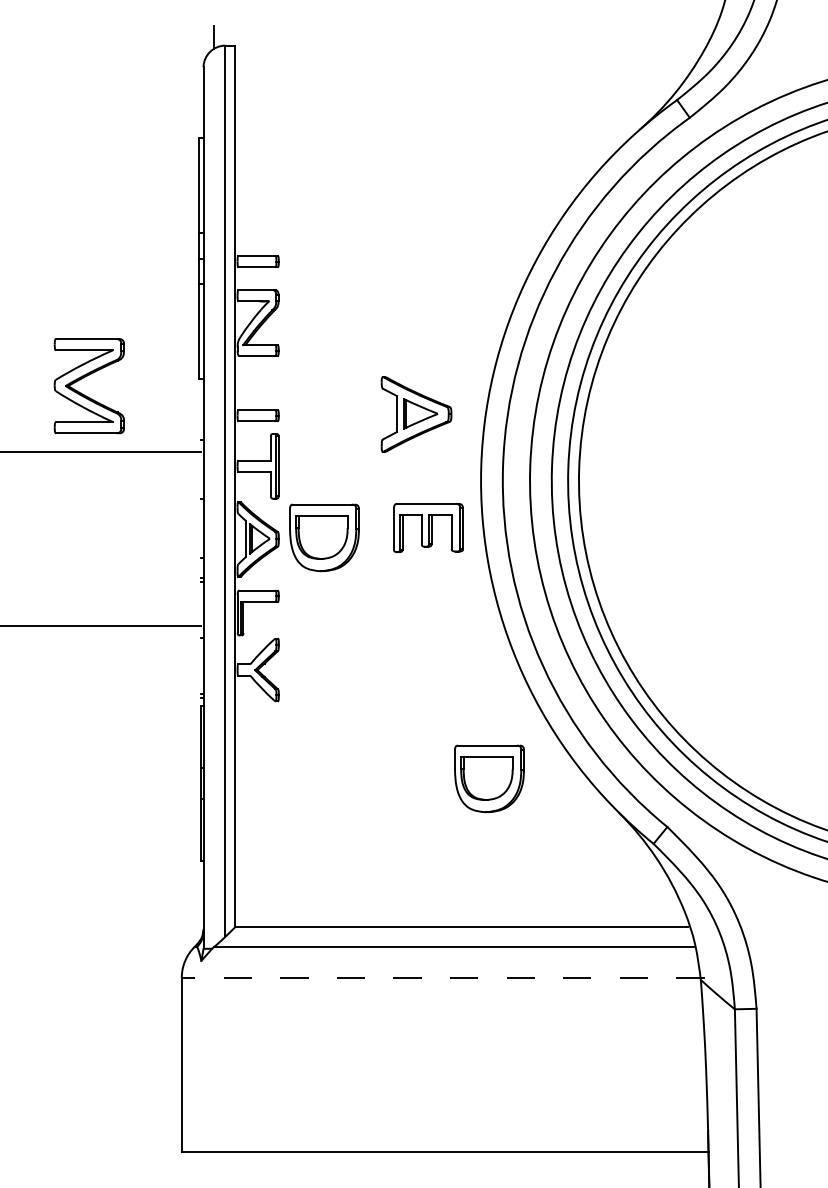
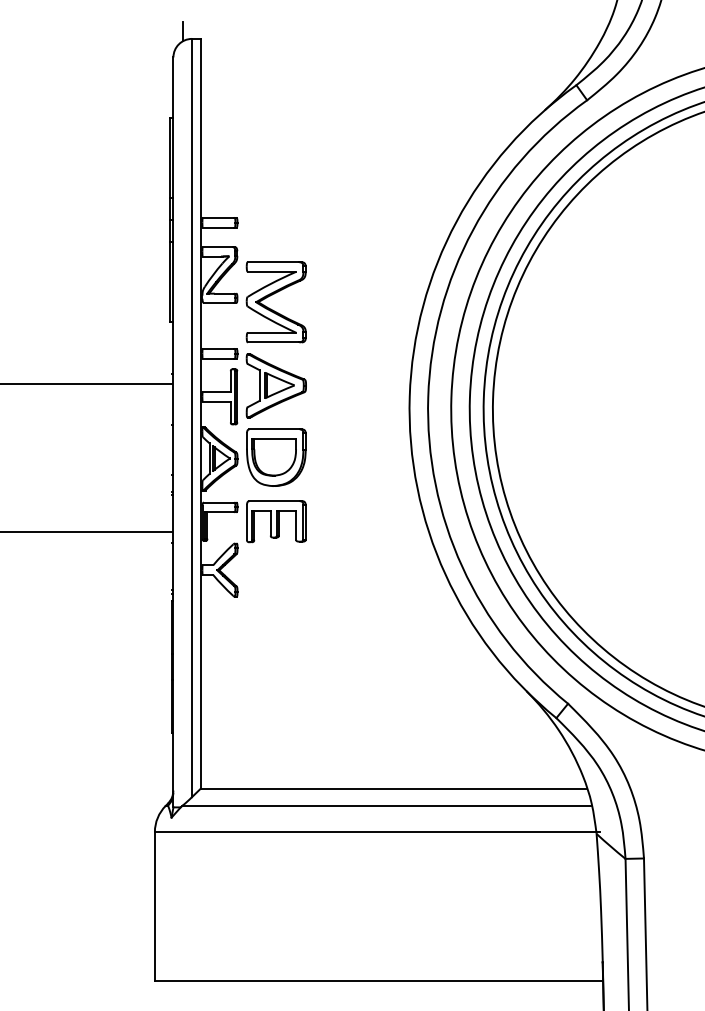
part: (84, 394) -> (272, 309), moved
part: (416, 414) -> (276, 385), moved
part: (428, 527) -> (276, 521), moved
part: (489, 778) -> (416, 662), removed
line: (442, 977) -> (376, 831), dashed -> solid

